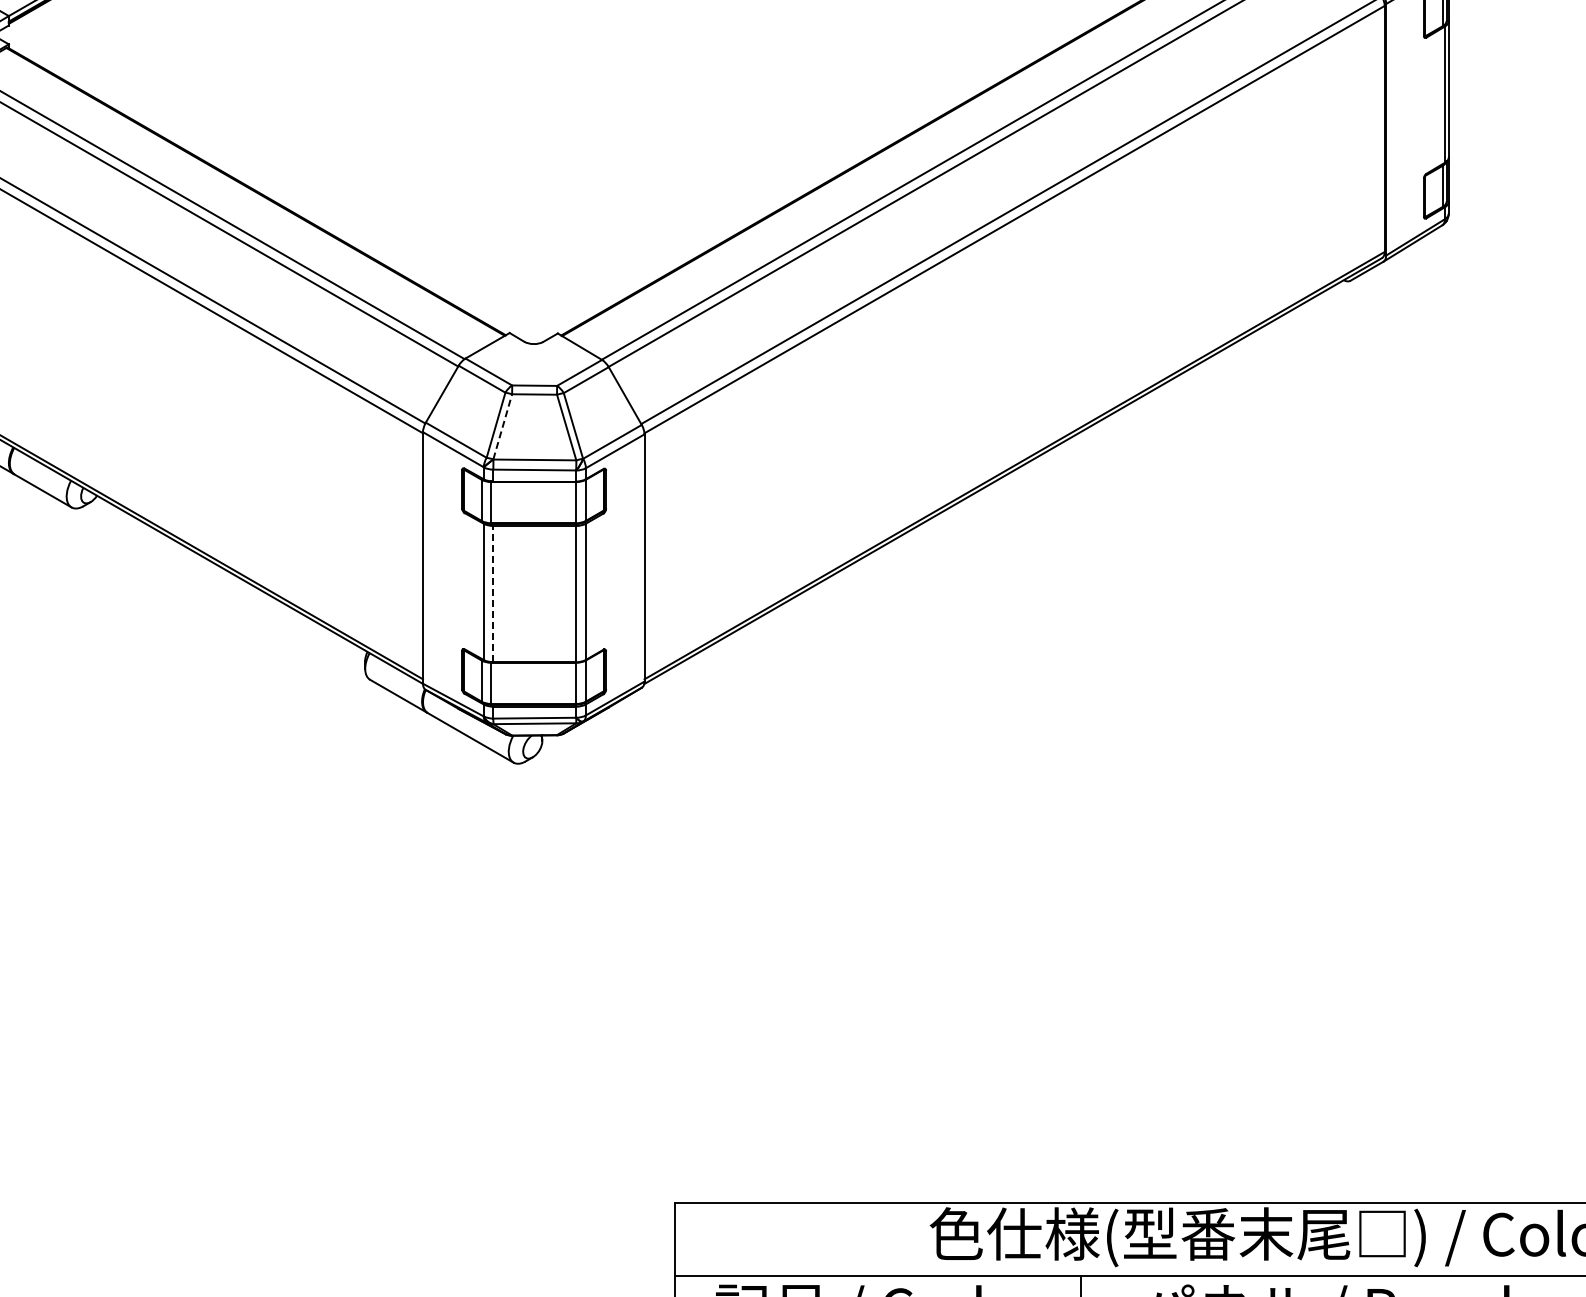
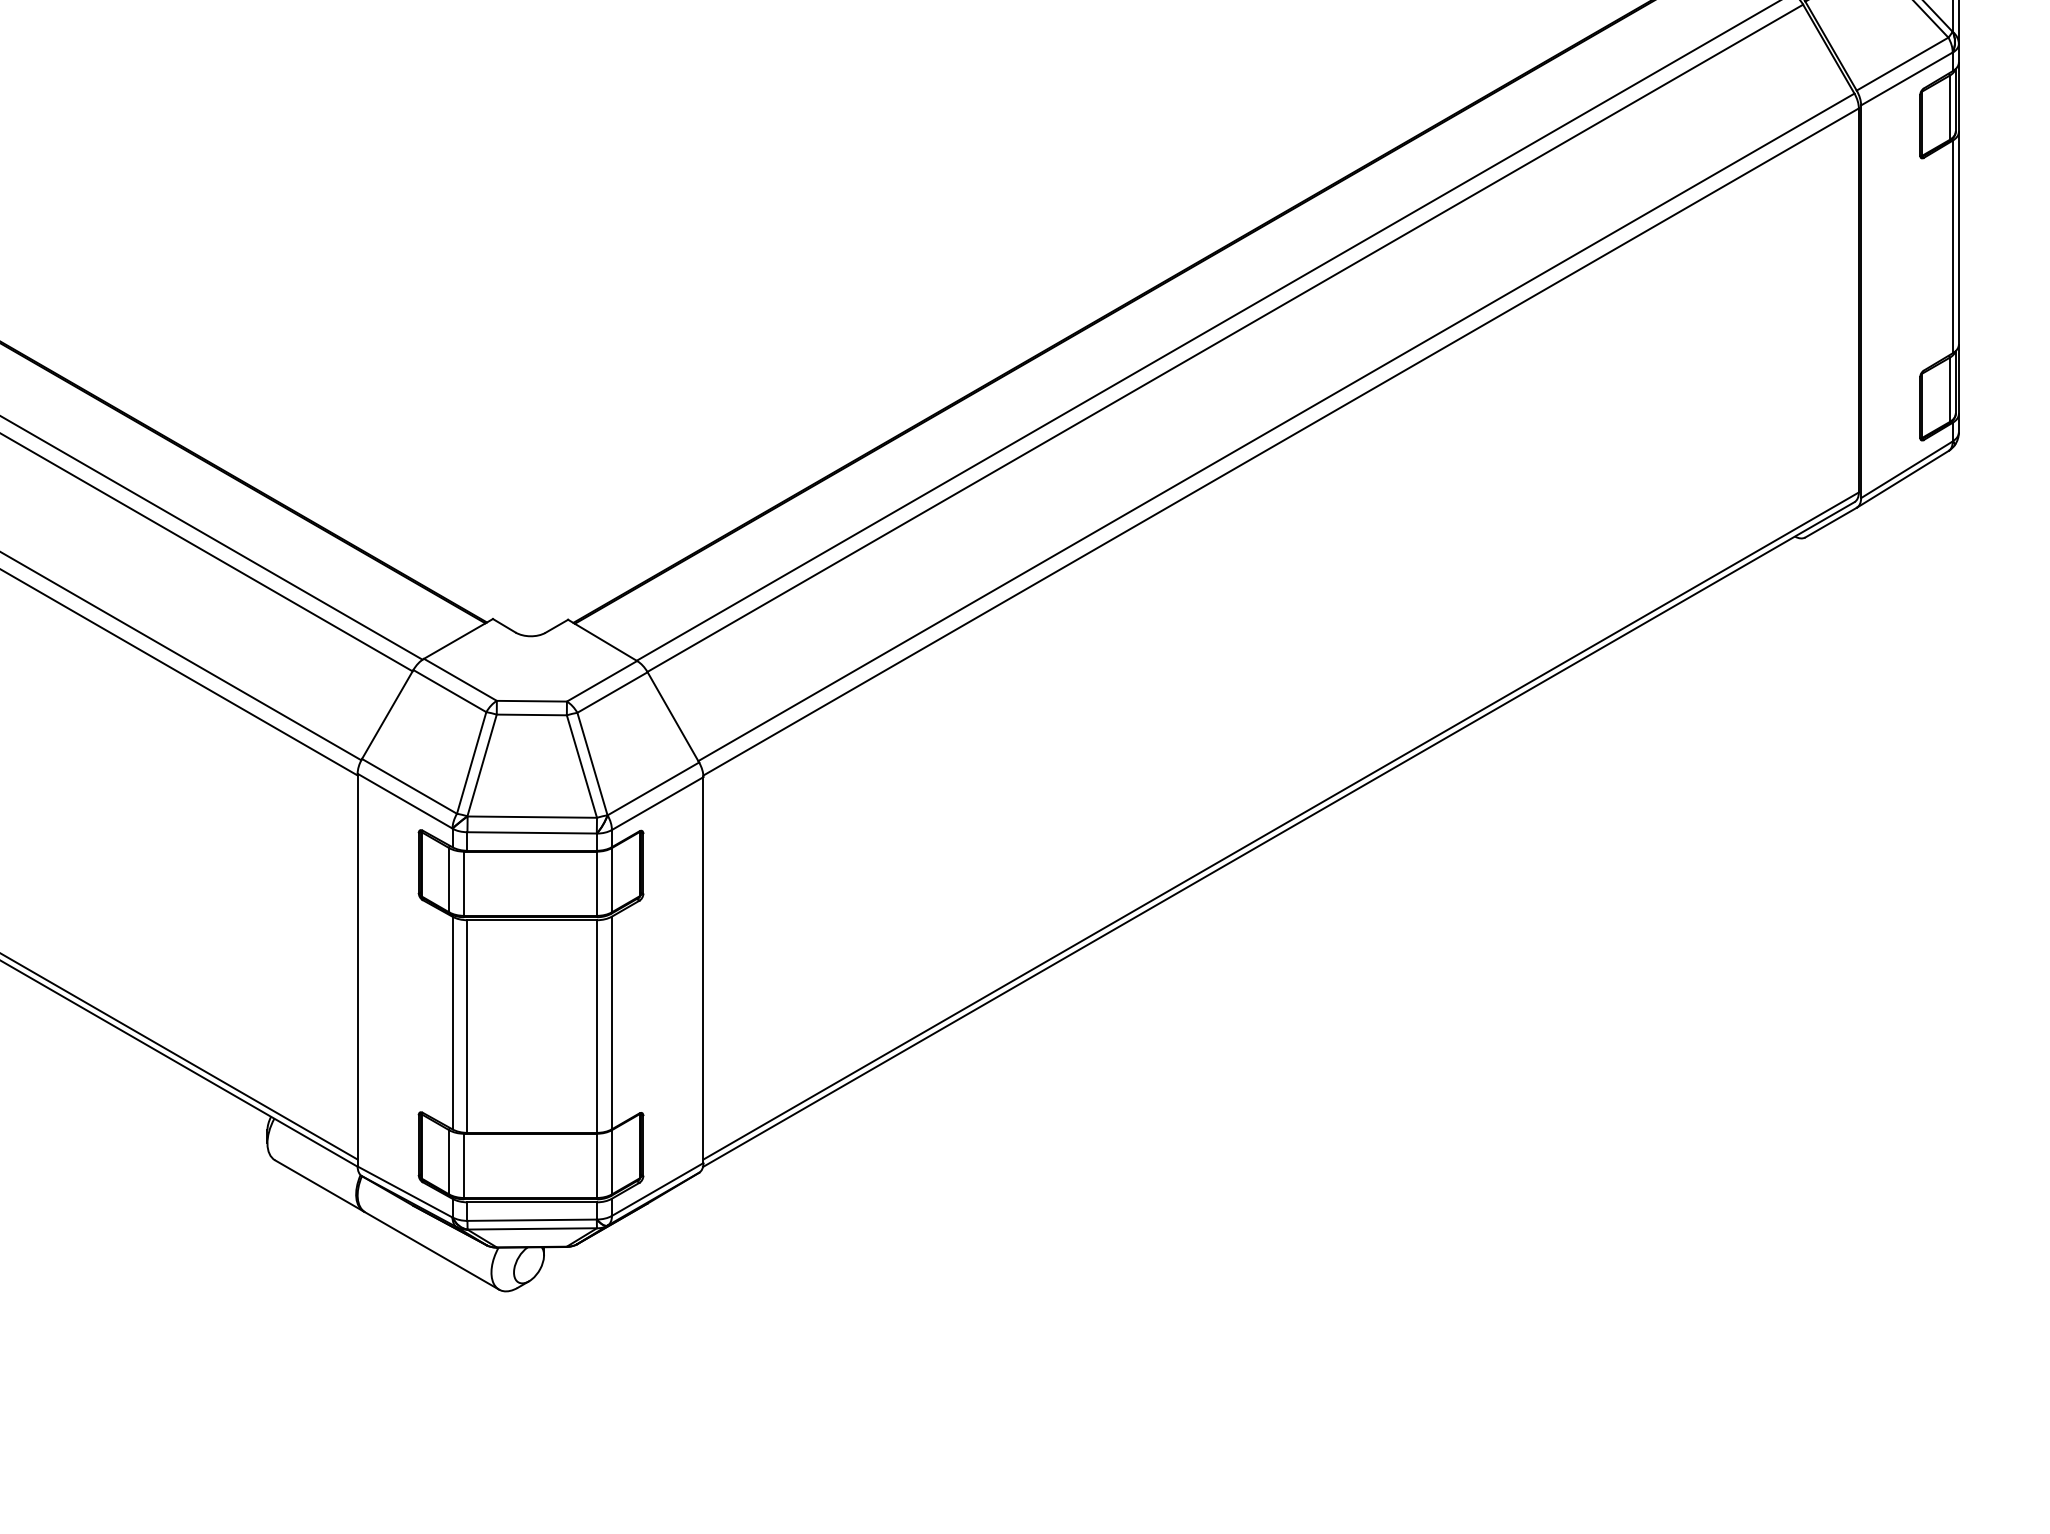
line: (502, 426) -> (481, 764), dashed -> solid
line: (493, 593) -> (467, 1025), dashed -> solid

